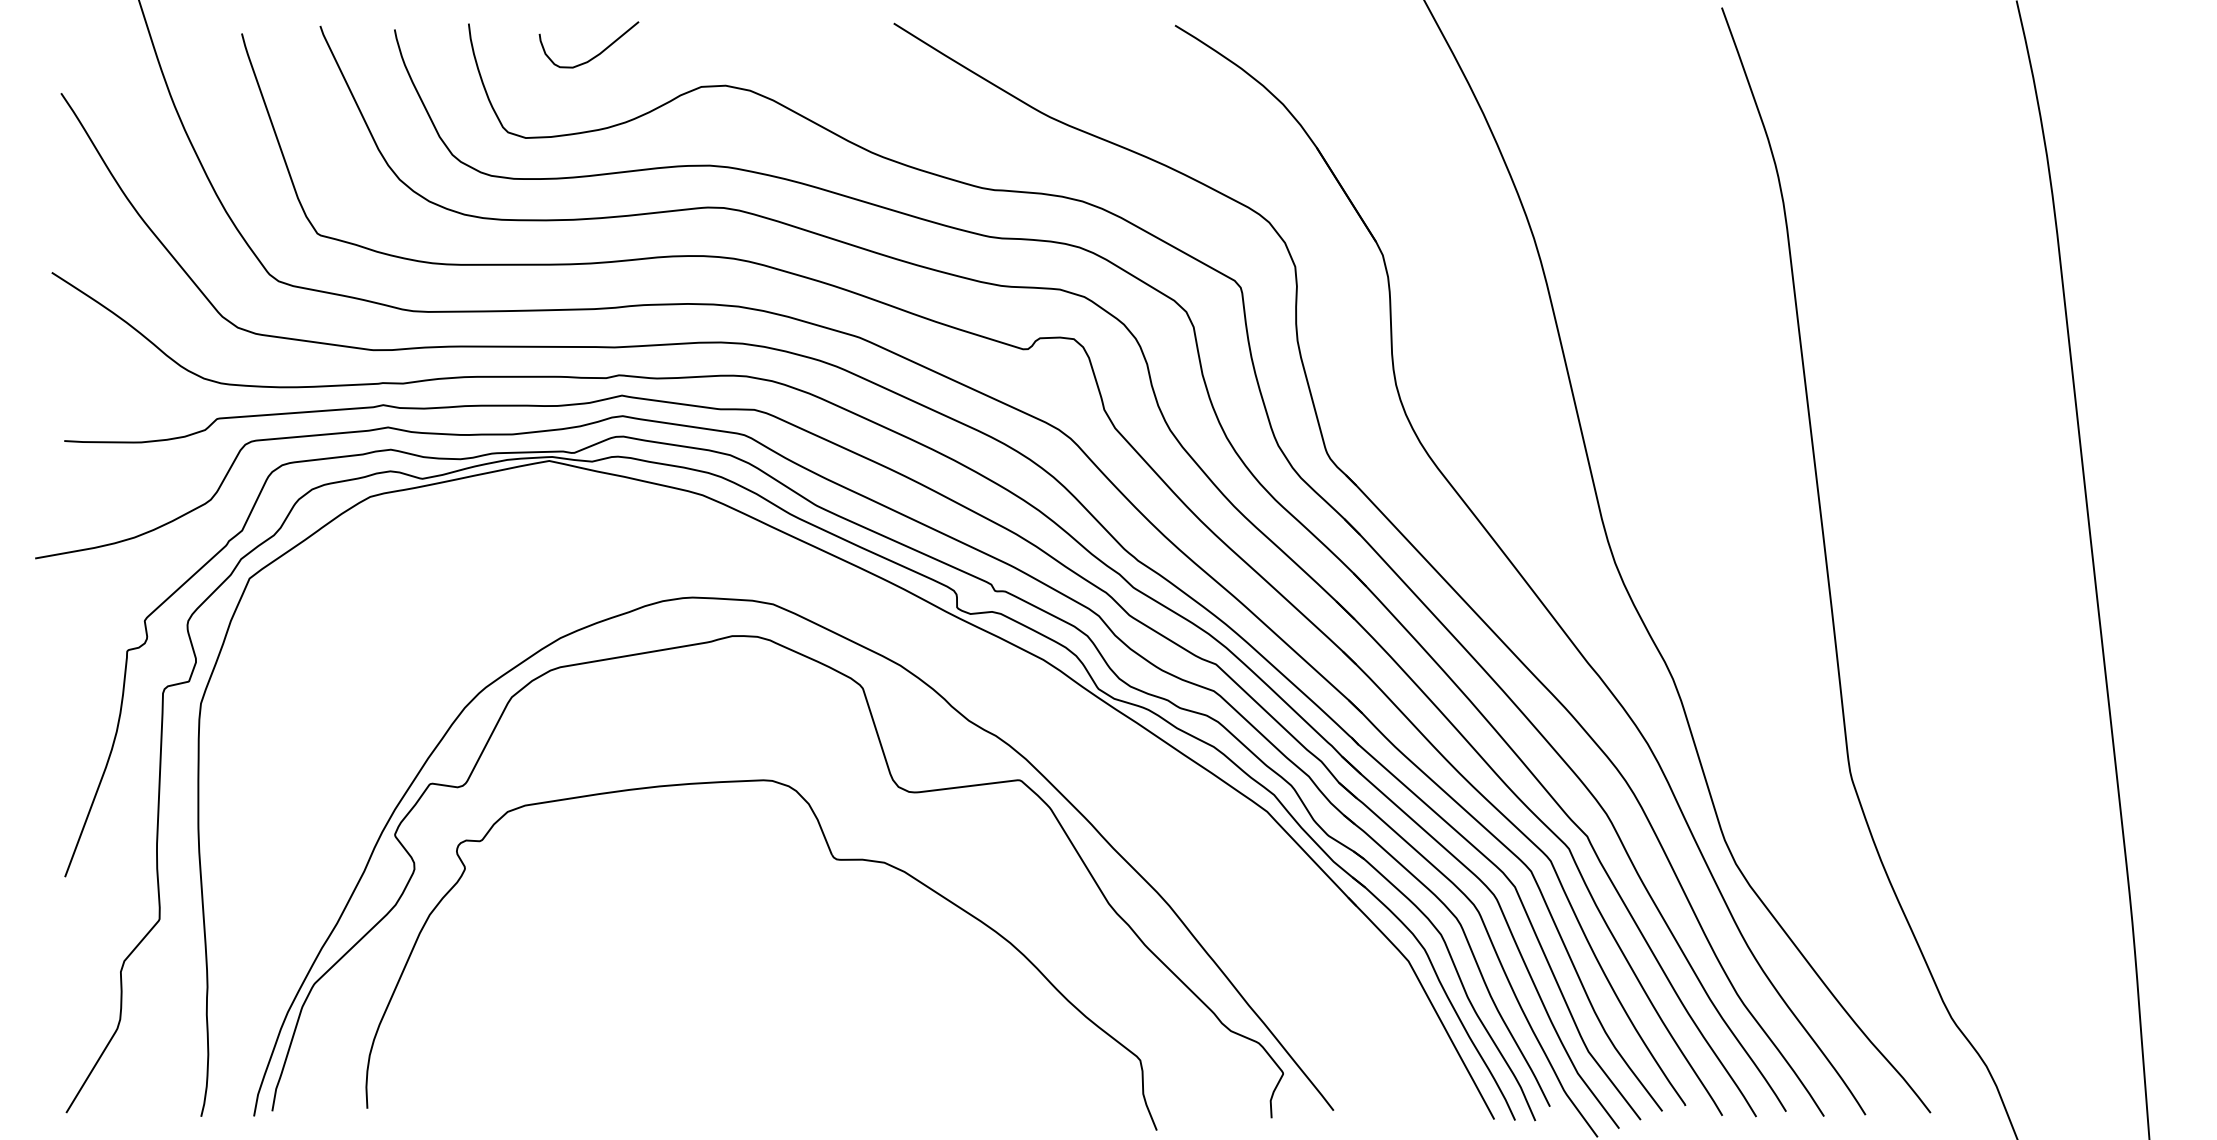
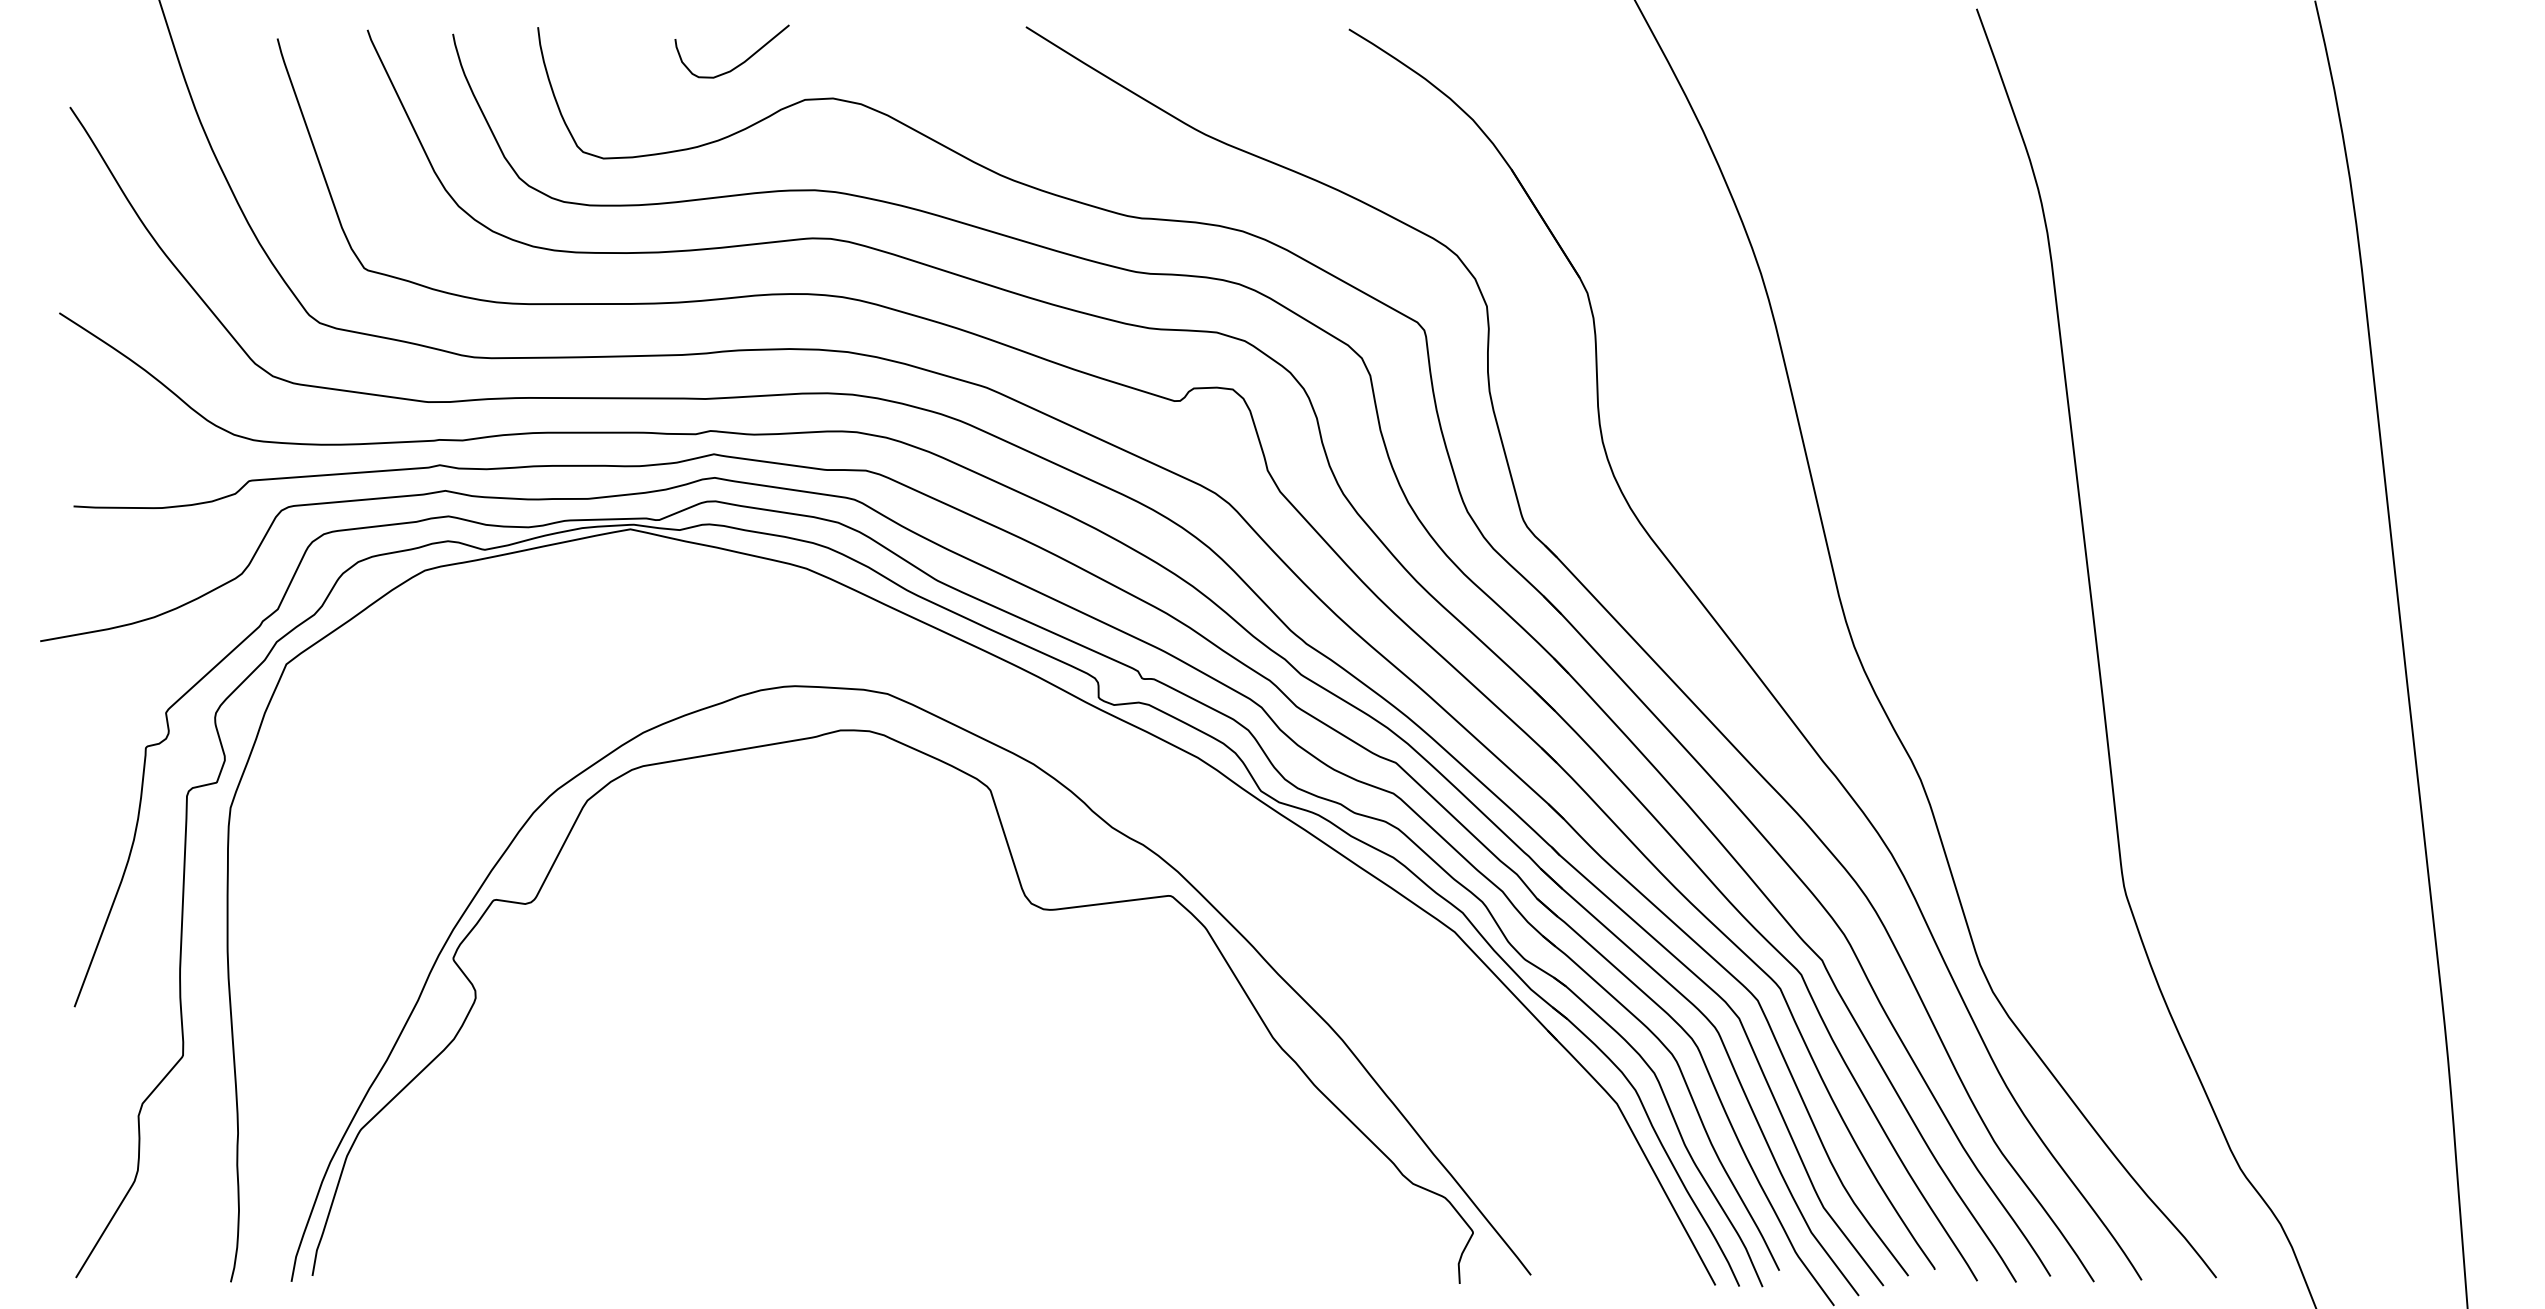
curve: (594, 56) -> (738, 64), moved
part: (833, 858) -> (956, 985), removed

